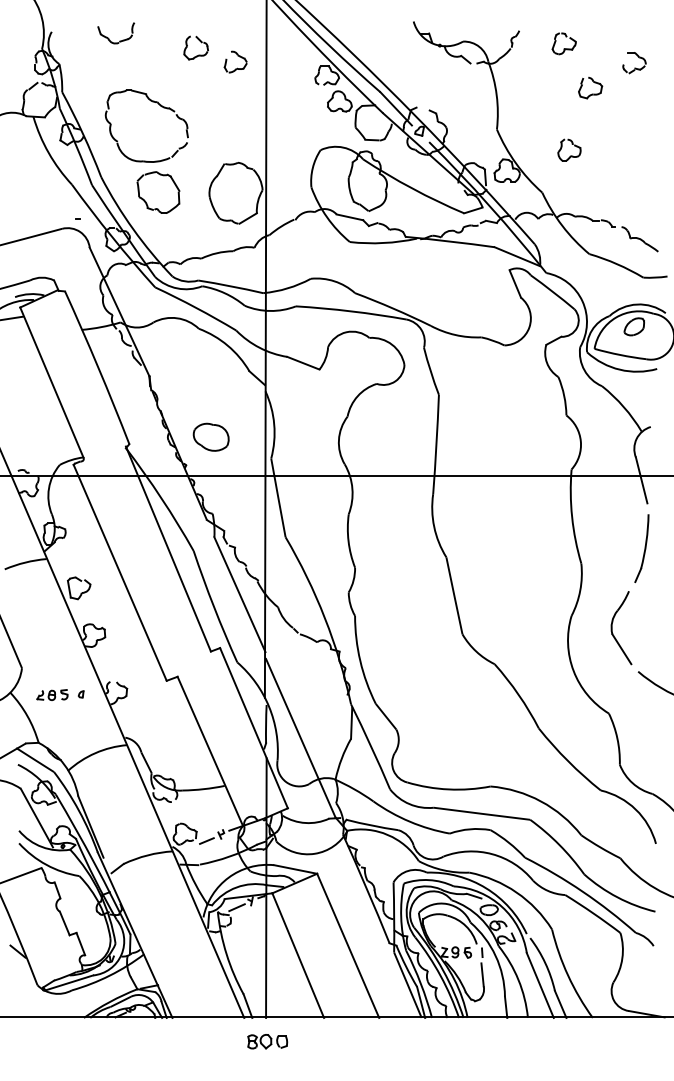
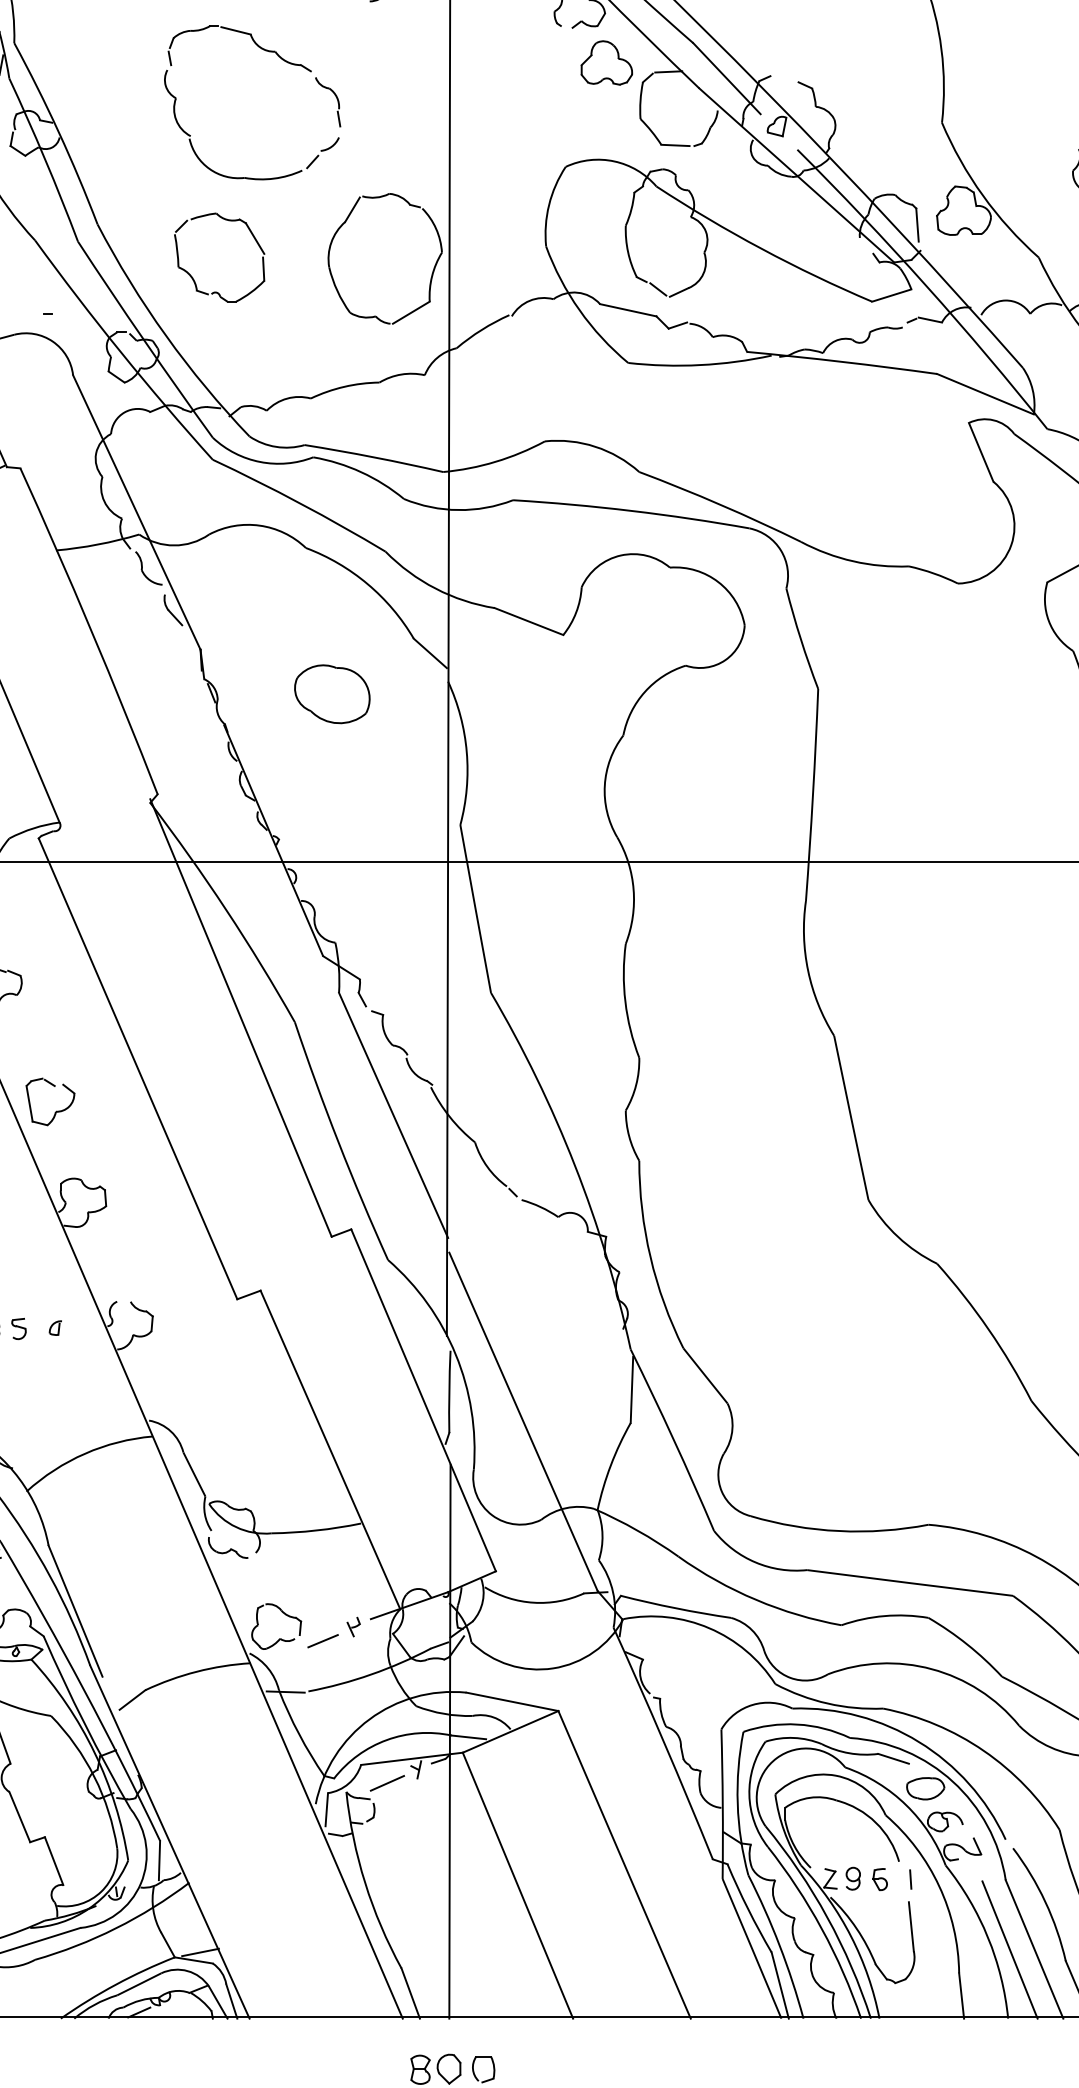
part: (161, 107) -> (283, 63), moved
part: (210, 436) -> (330, 692), moved
line: (528, 985) -> (1009, 1949), added

